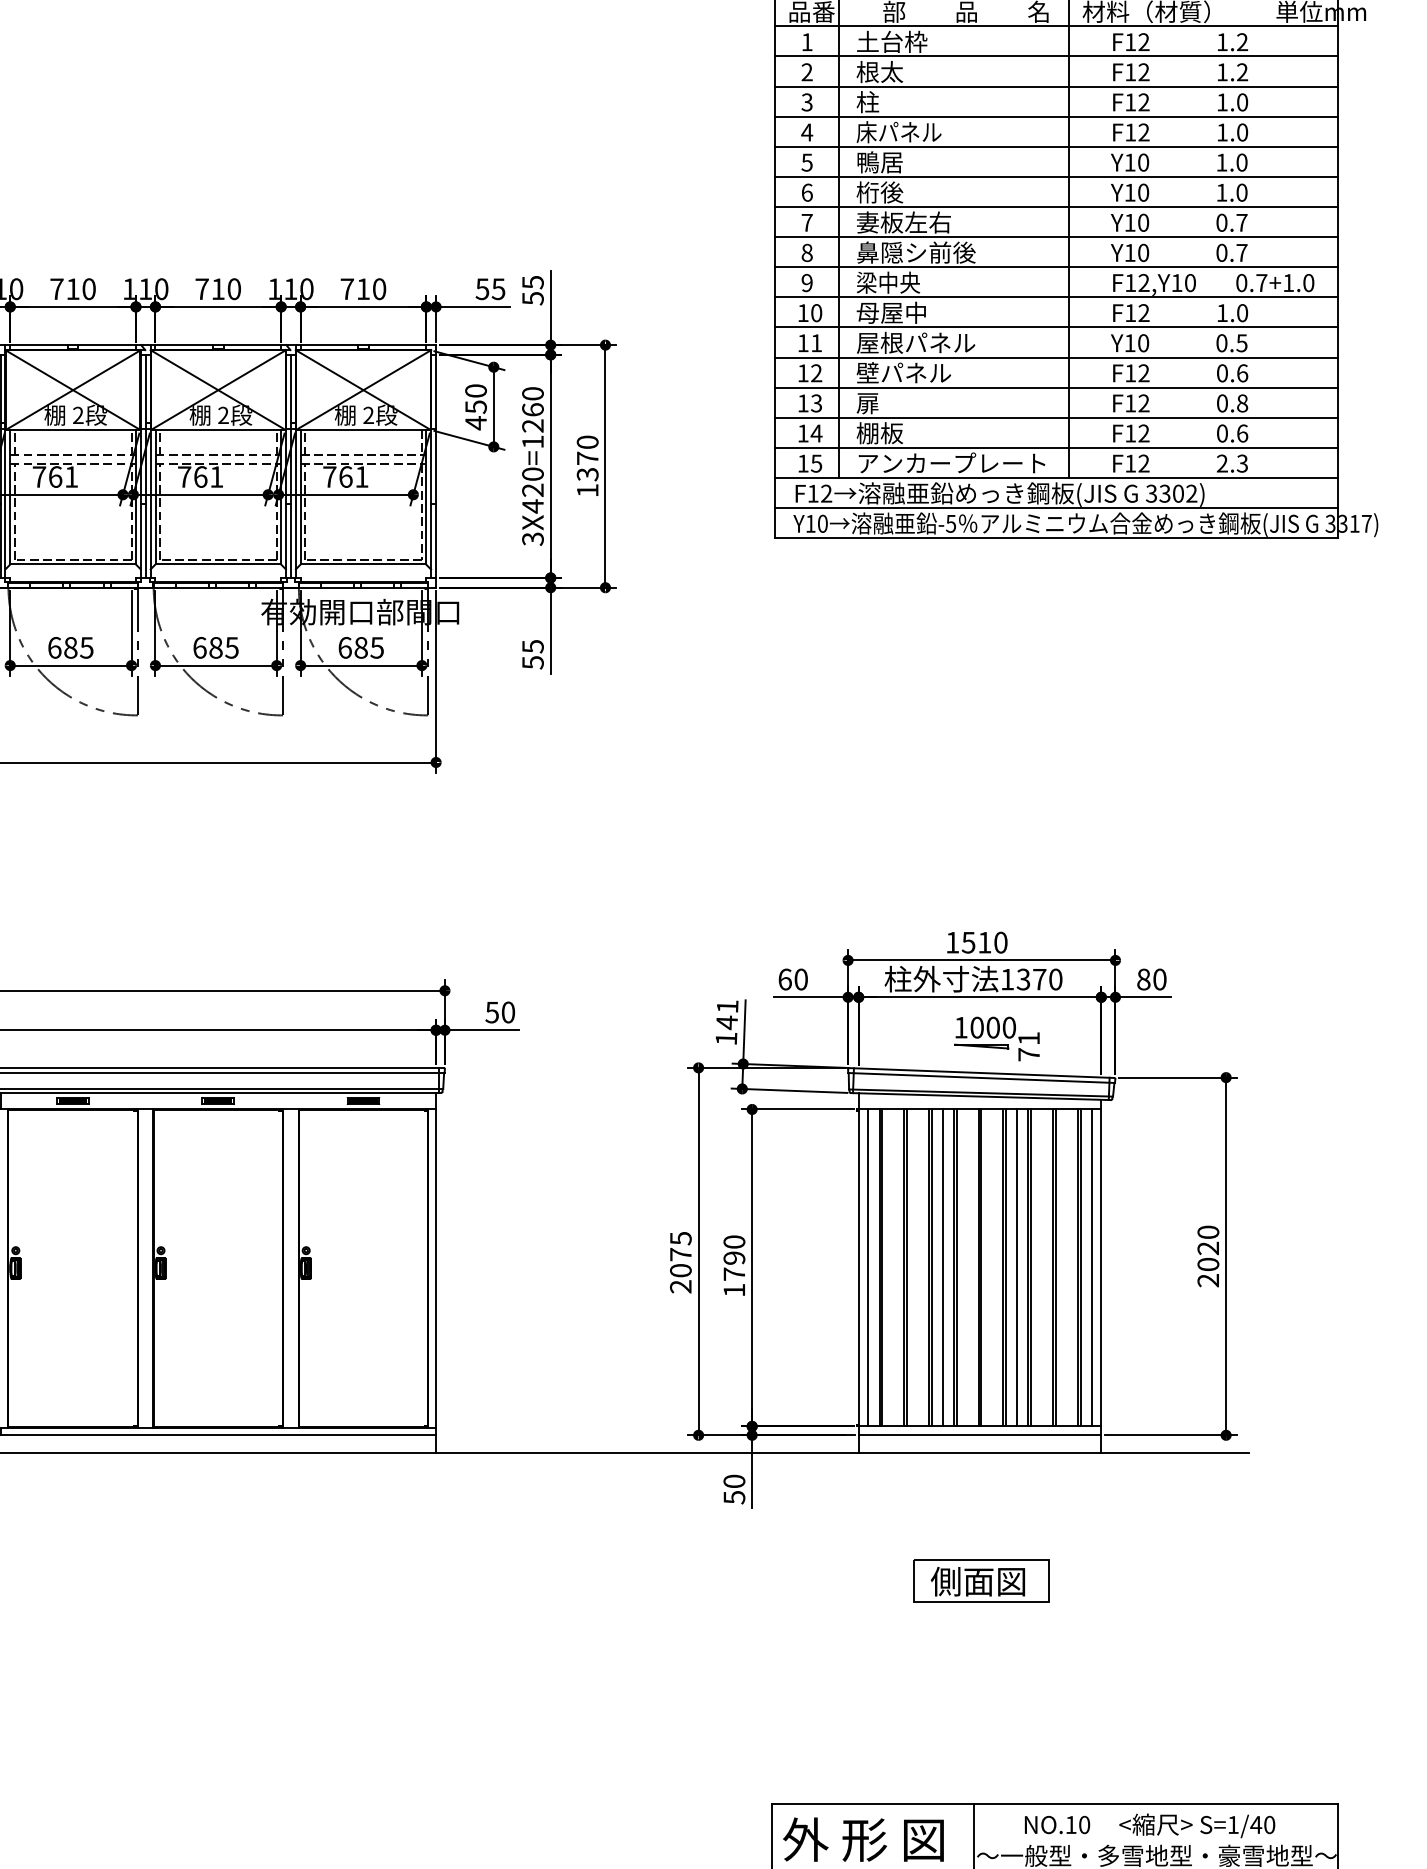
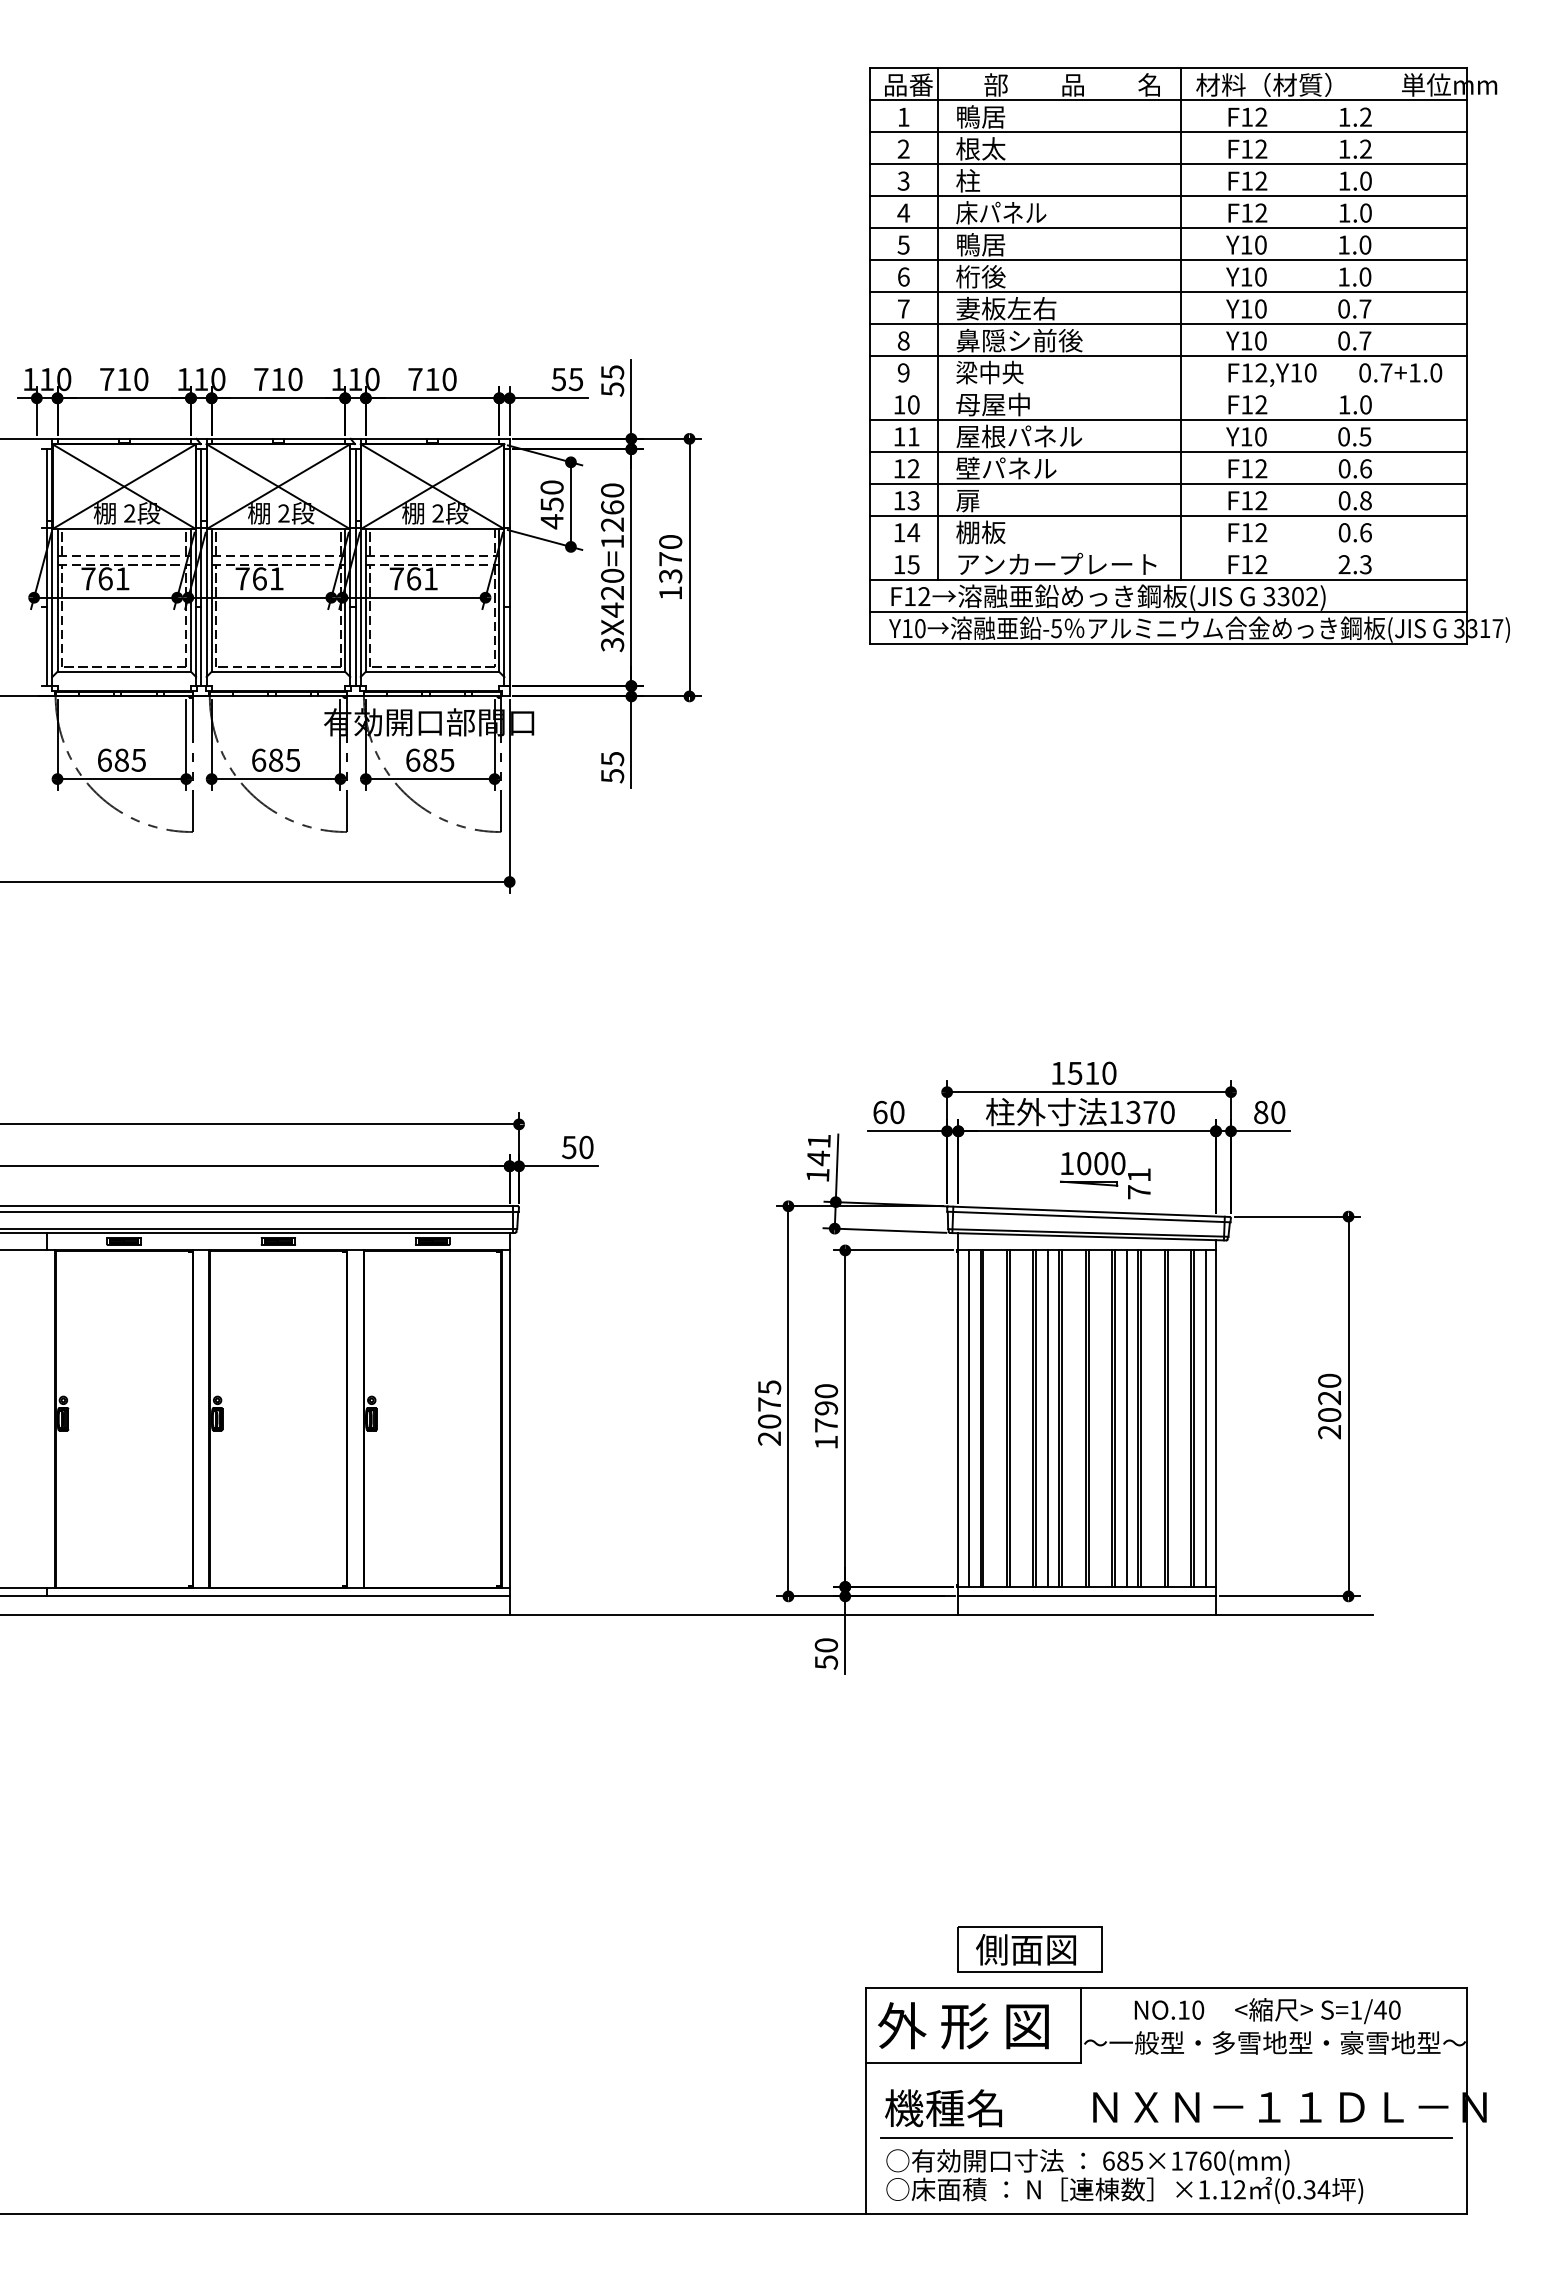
text: (891, 41) -> (993, 116), 土台枠 -> 鴨居
line: (1056, 297) -> (1168, 388), removed
line: (1056, 447) -> (1168, 547), removed
part: (981, 1581) -> (1029, 1949), moved

